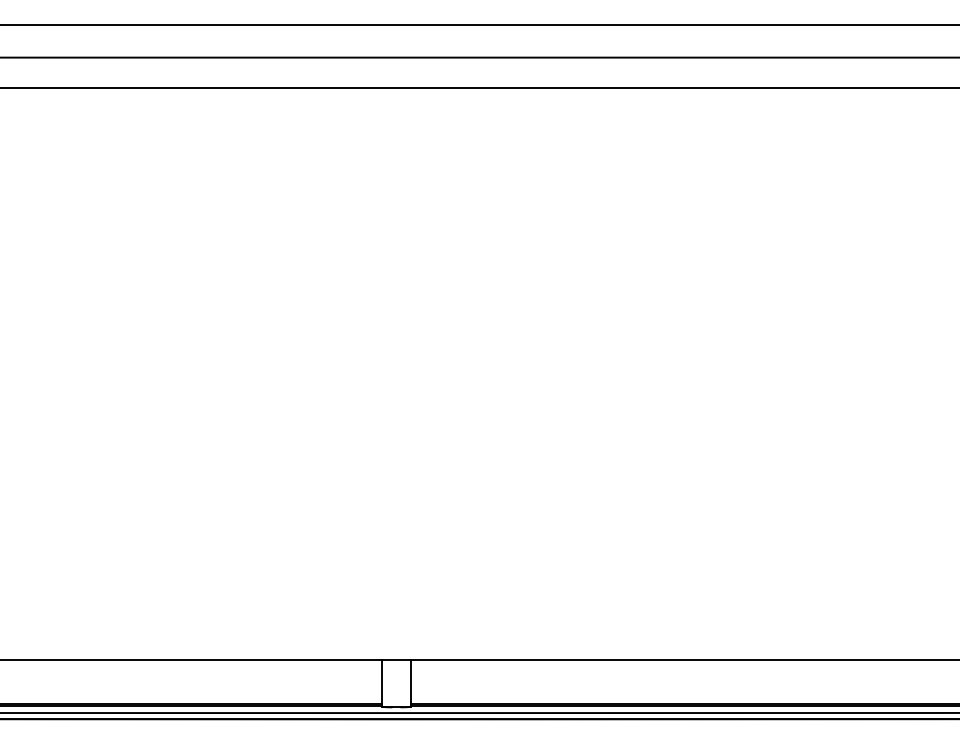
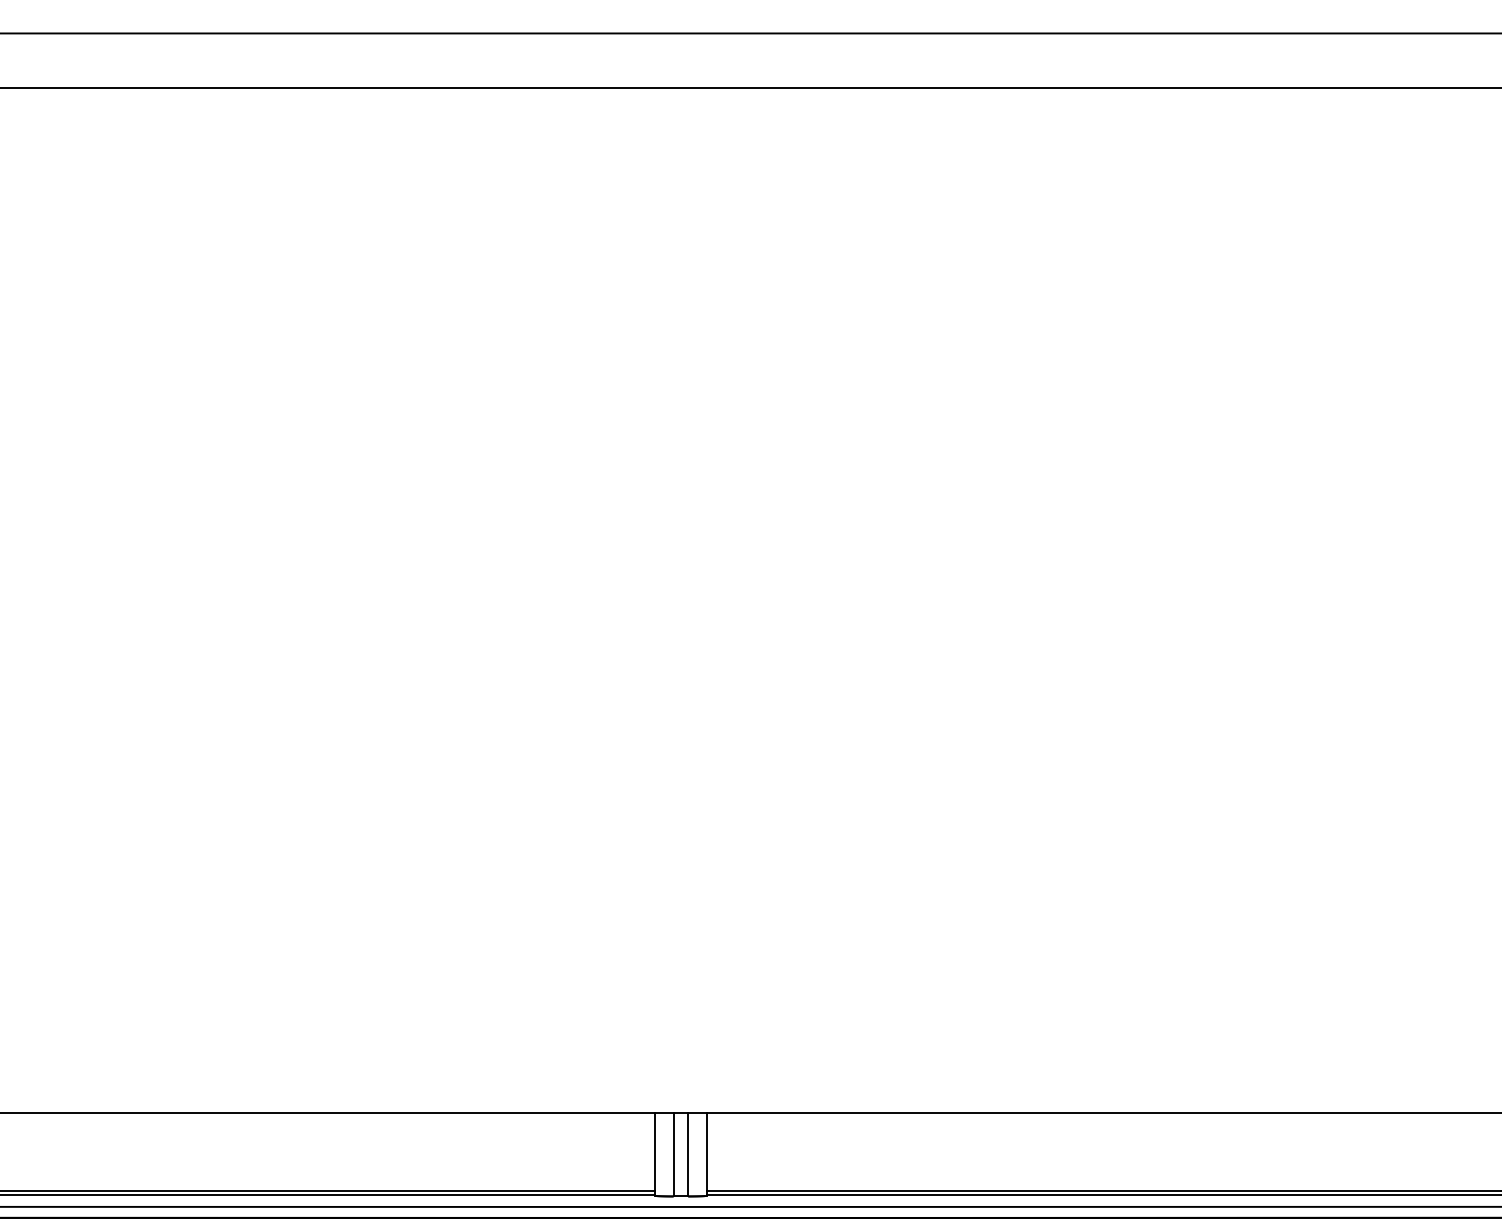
line: (392, 683) -> (673, 1154), added
line: (400, 683) -> (688, 1154), added

